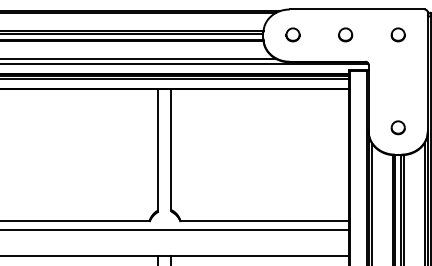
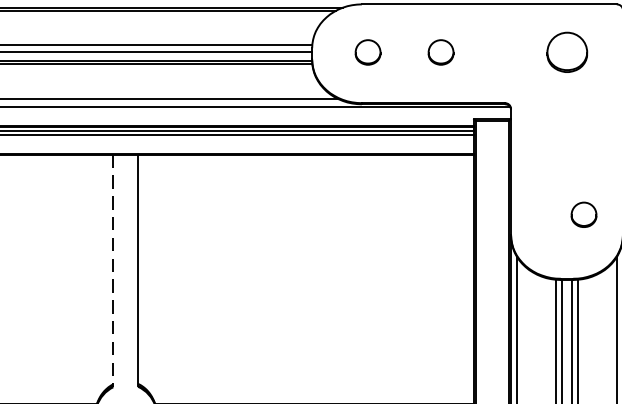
part: (345, 34) -> (440, 51), moved
part: (397, 34) -> (565, 51), size x1.6
part: (397, 127) -> (582, 214), moved
line: (158, 150) -> (113, 271), solid -> dashed

